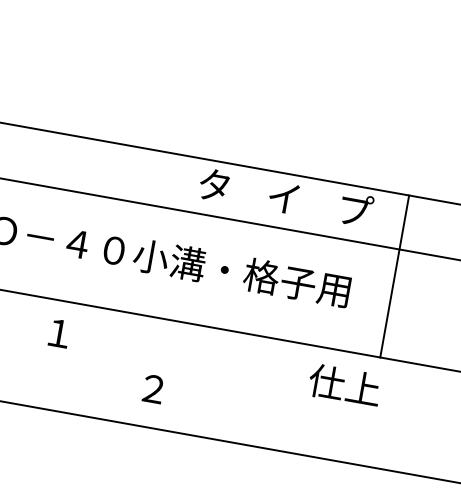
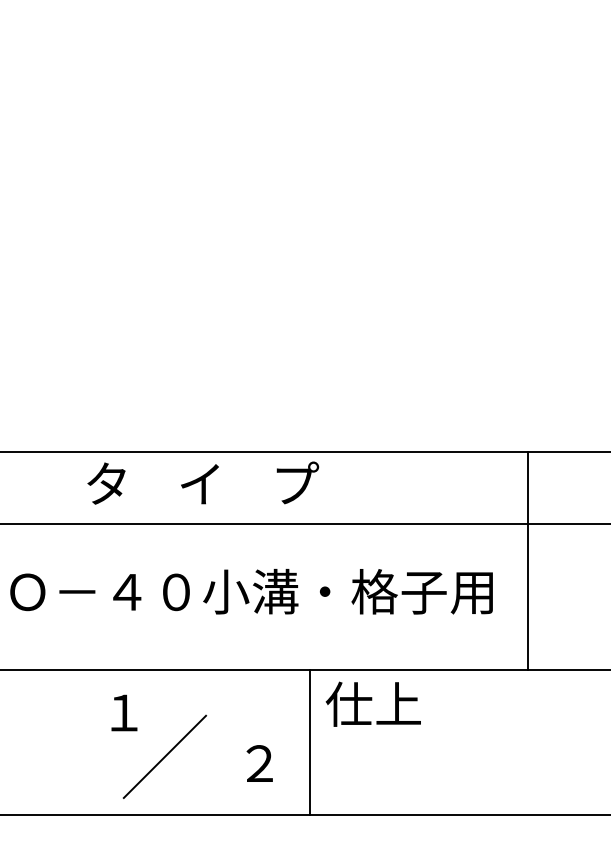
text: (286, 197) -> (203, 482), moved
line: (395, 276) -> (528, 560), moved
line: (83, 371) -> (164, 756), added
line: (193, 380) -> (310, 742), added
text: (344, 384) -> (372, 703), moved

